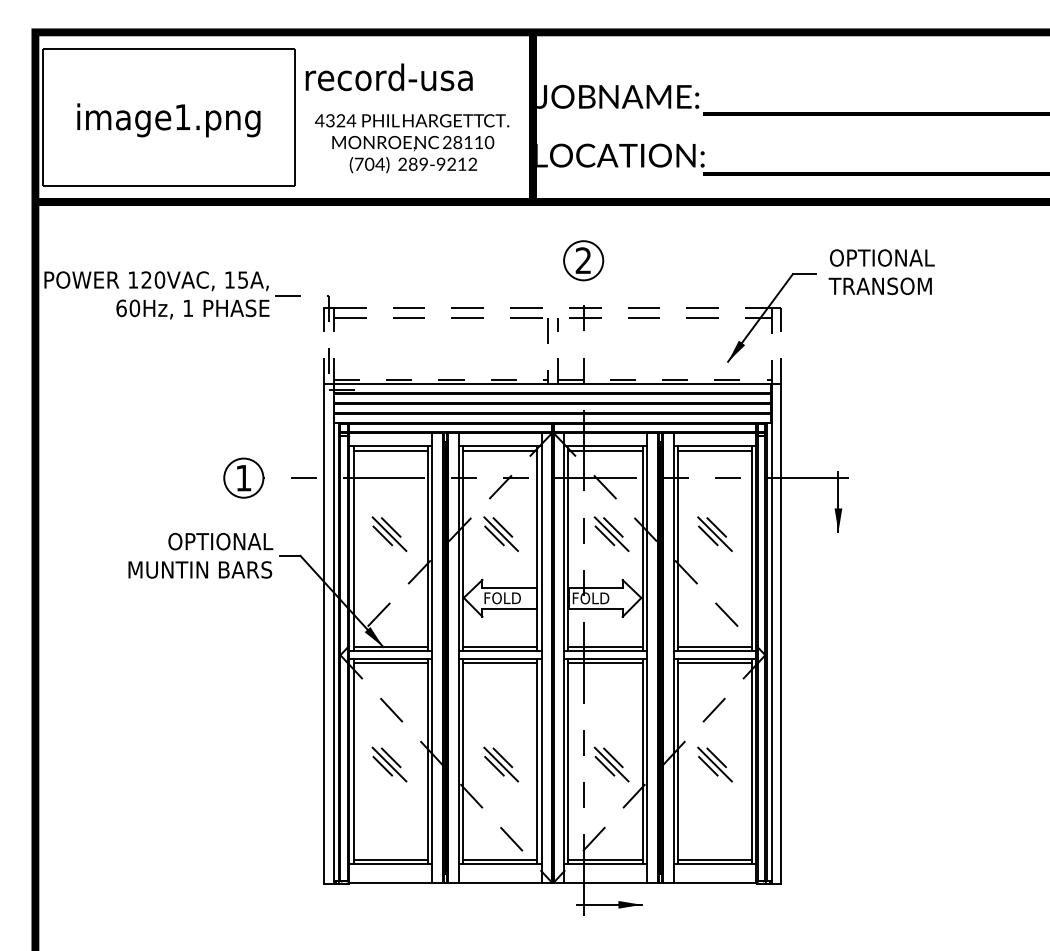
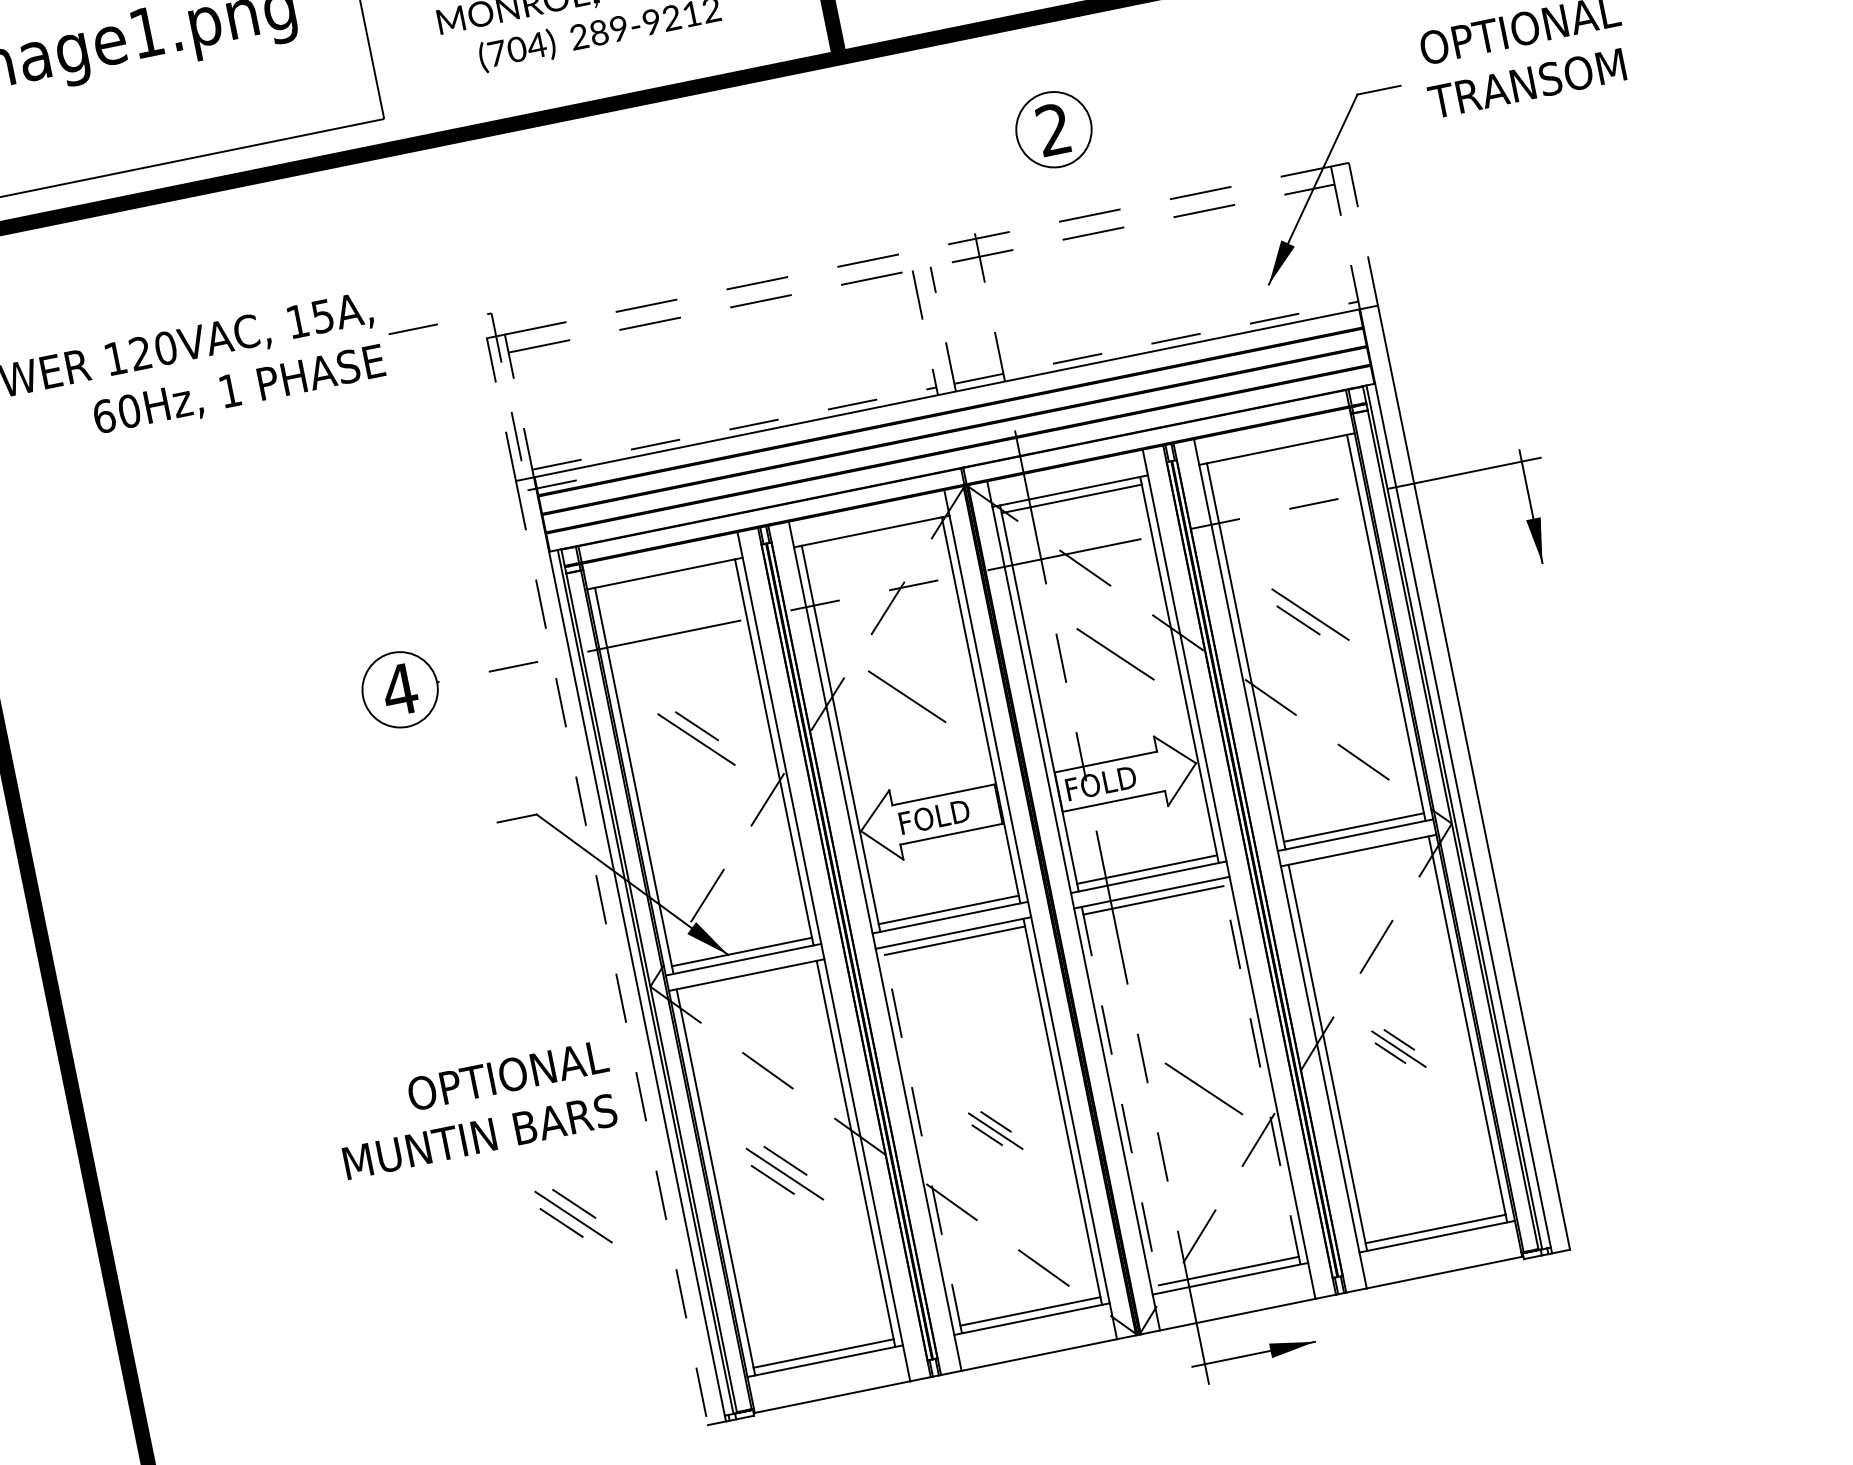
part: (583, 260) -> (1053, 129), moved
line: (390, 450) -> (666, 581), removed
line: (500, 450) -> (873, 539), removed
line: (714, 450) -> (1277, 456), removed
text: (243, 478) -> (399, 690), 1 -> 4
line: (502, 527) -> (907, 683), removed
line: (613, 527) -> (1116, 640), removed
line: (716, 527) -> (1310, 601), removed
line: (382, 535) -> (683, 744), removed
line: (494, 535) -> (895, 701), removed
line: (604, 535) -> (1102, 659), removed
text: (200, 555) -> (475, 1109), moved
line: (324, 634) -> (612, 953), solid -> dashed
line: (390, 663) -> (747, 983), removed
line: (714, 663) -> (1359, 858), removed
line: (613, 757) -> (1204, 1074), removed
line: (463, 761) -> (923, 1139), solid -> dashed
line: (642, 761) -> (1260, 1071), solid -> dashed
line: (568, 762) -> (1121, 1101), solid -> dashed
part: (277, 764) -> (573, 1217), added
part: (501, 764) -> (996, 1131), size x0.7
part: (714, 764) -> (1397, 1049), size x0.7
line: (604, 766) -> (1191, 1095), removed

